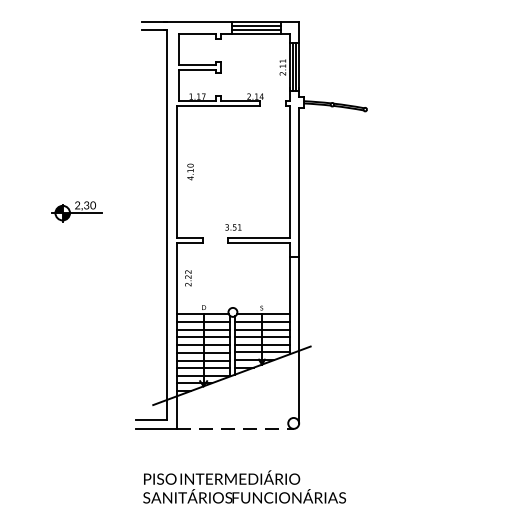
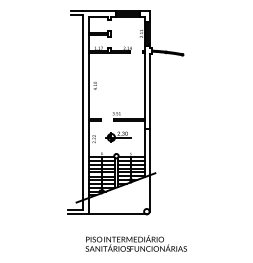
part: (76, 210) -> (118, 136), moved
line: (236, 429) -> (118, 214), dashed -> solid
text: (242, 487) -> (135, 243), moved

